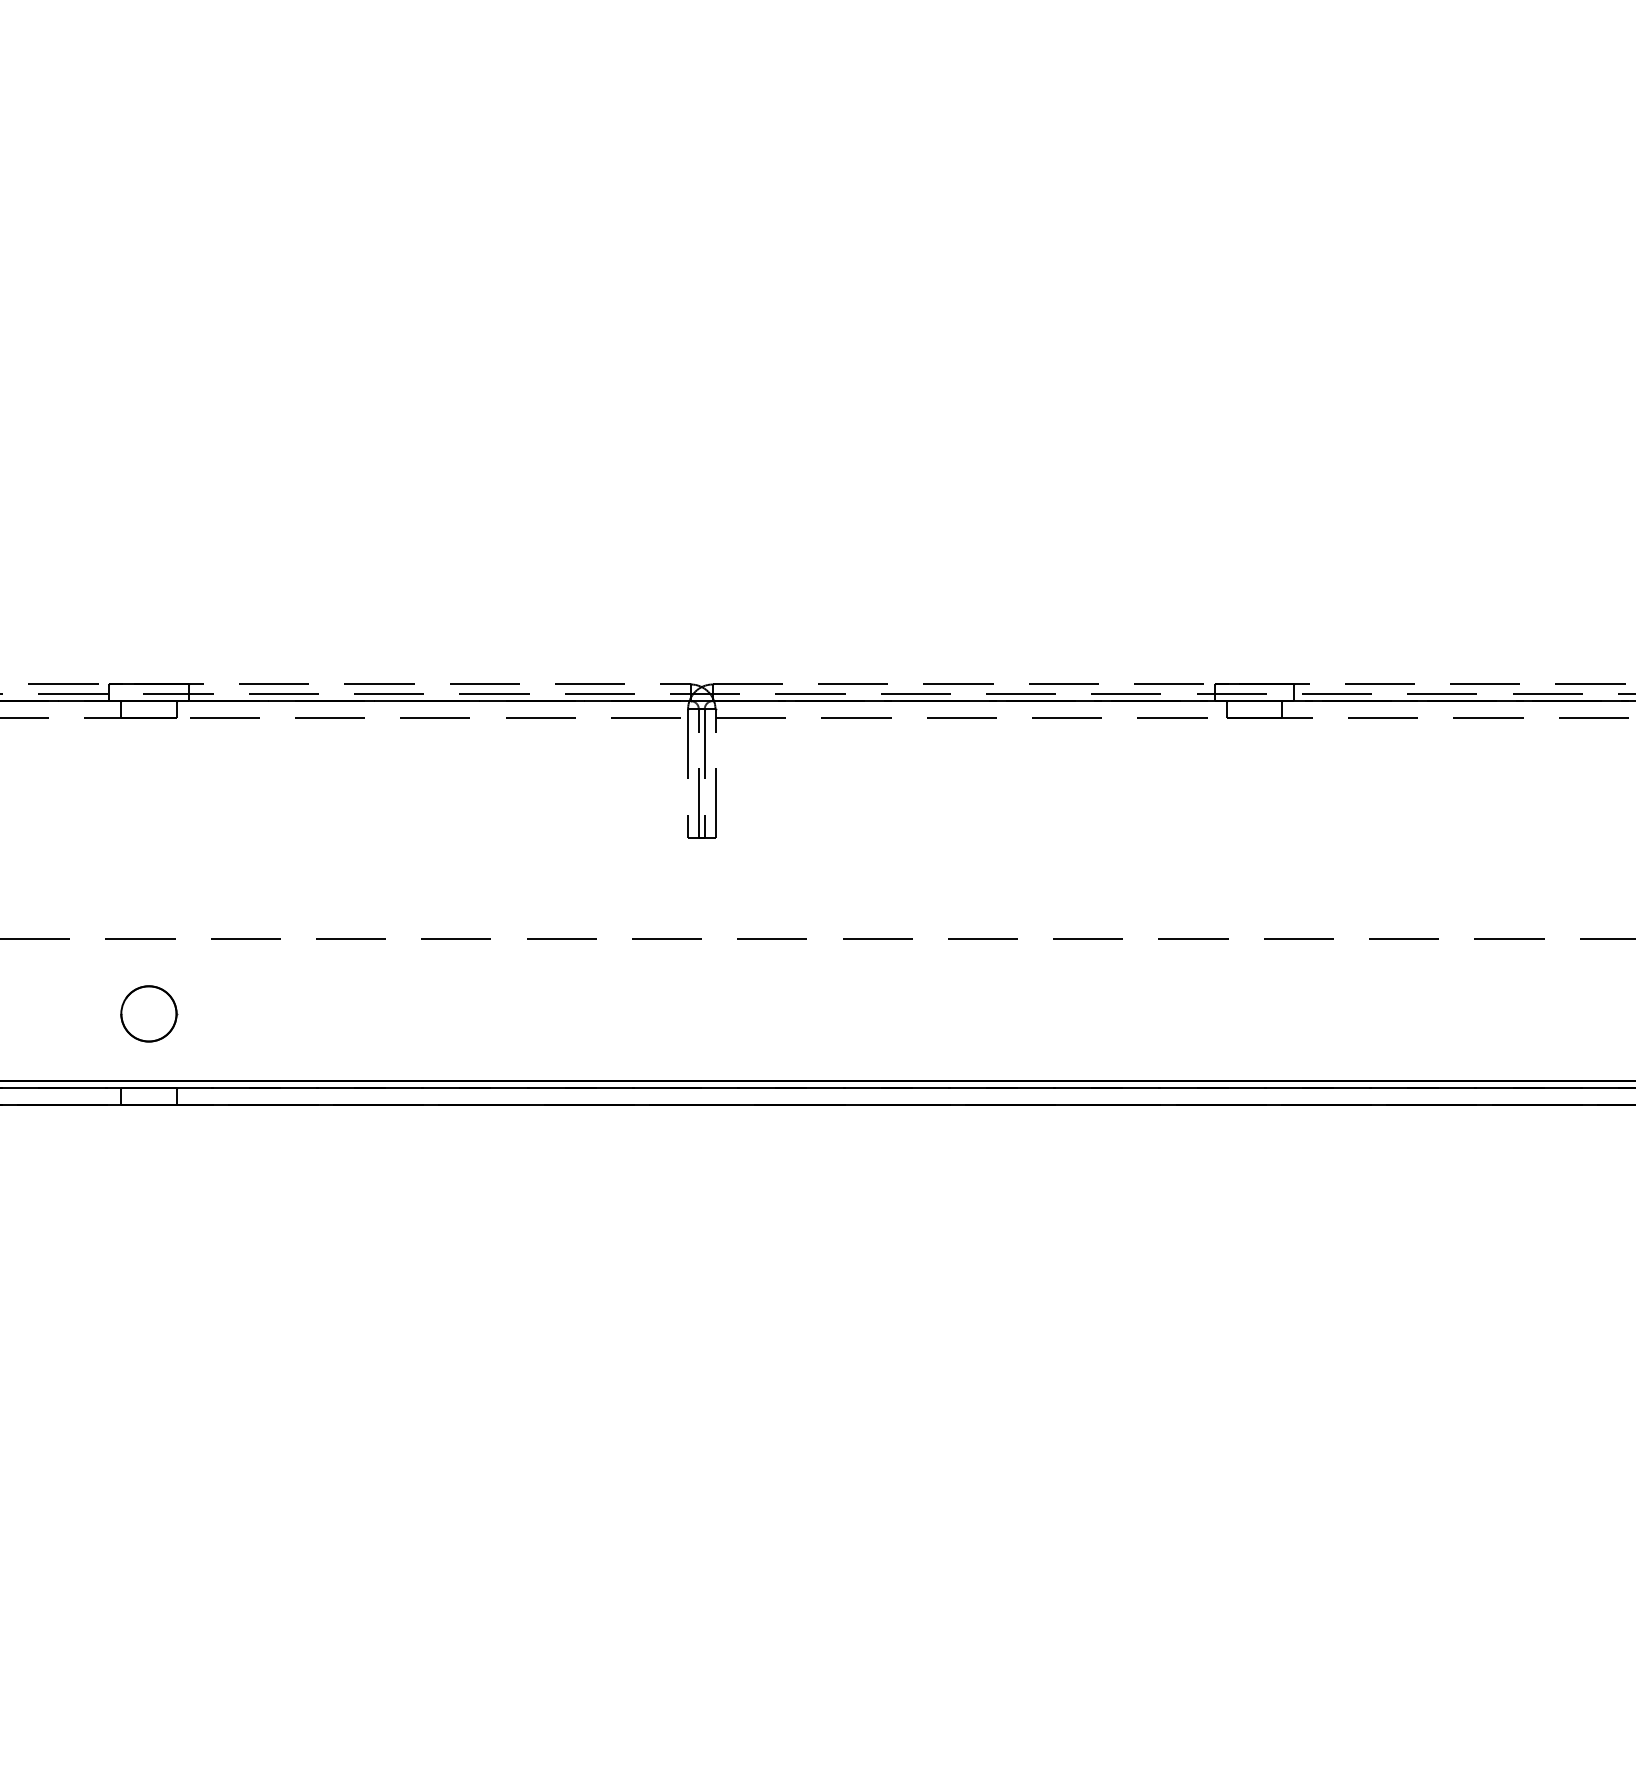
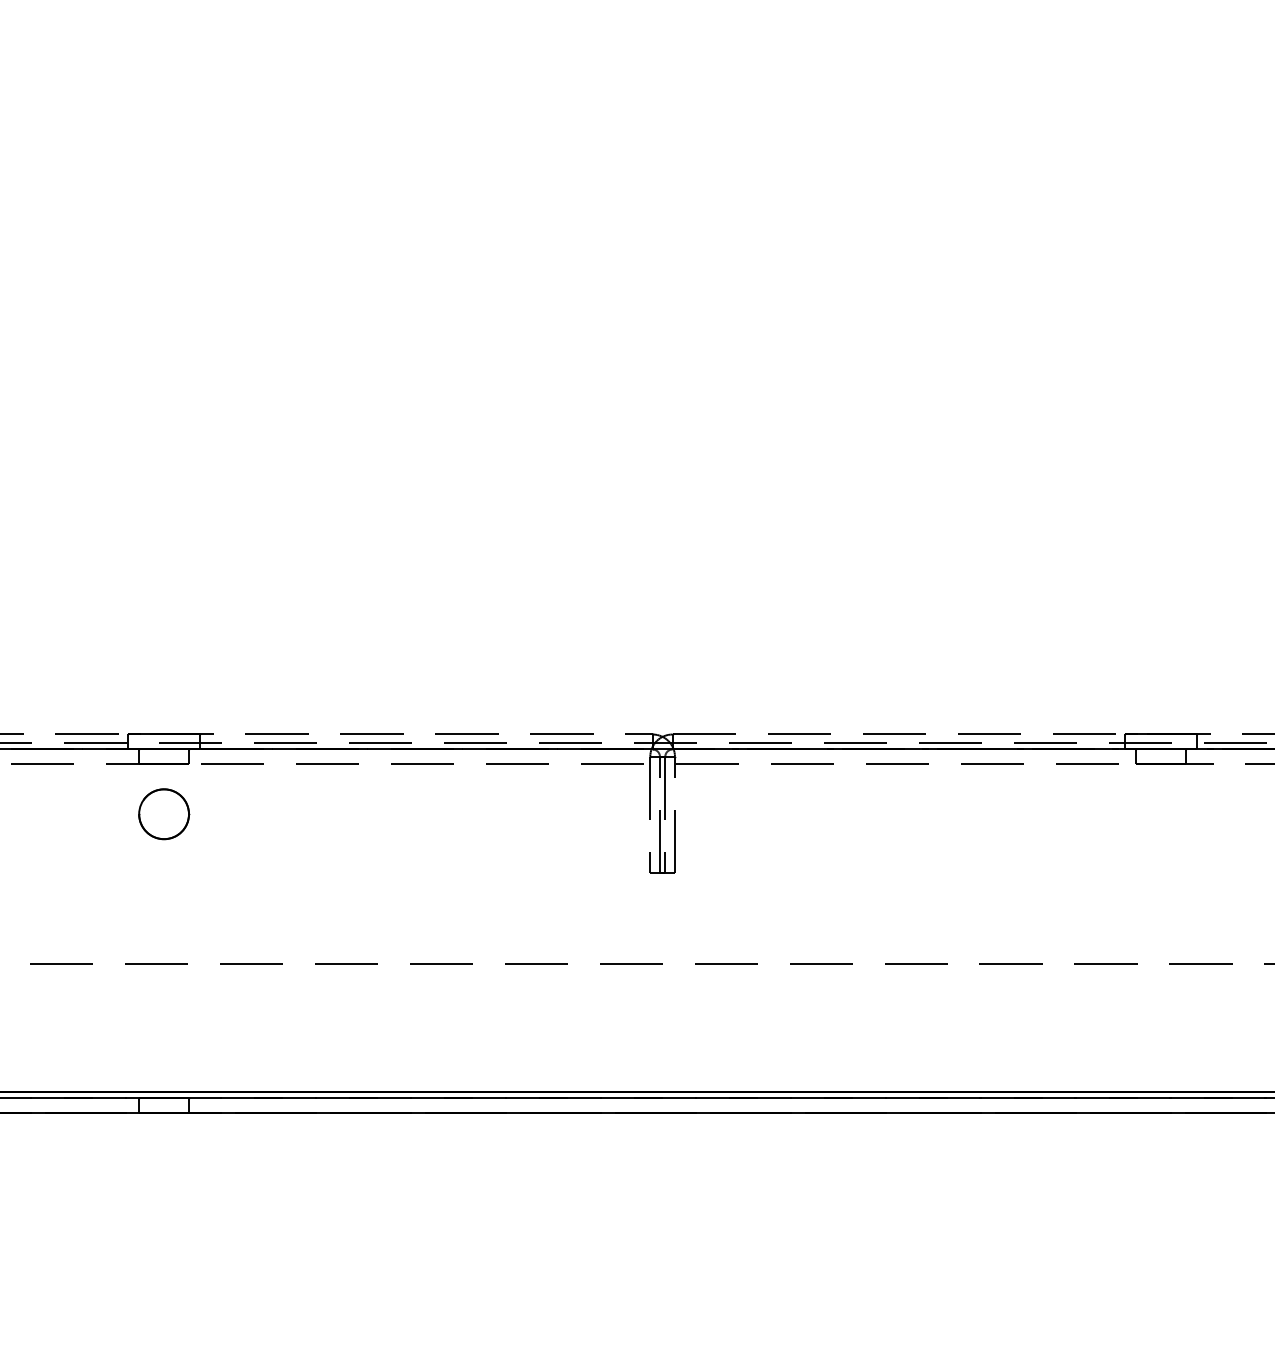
part: (149, 1013) -> (164, 813), moved

